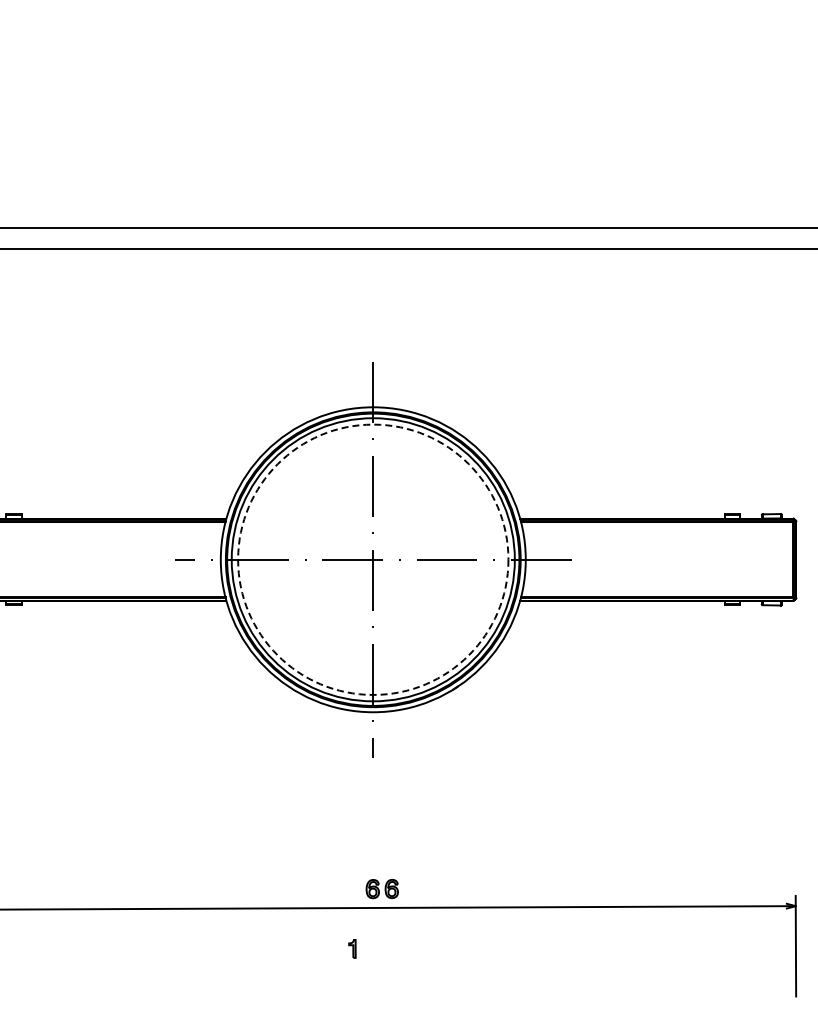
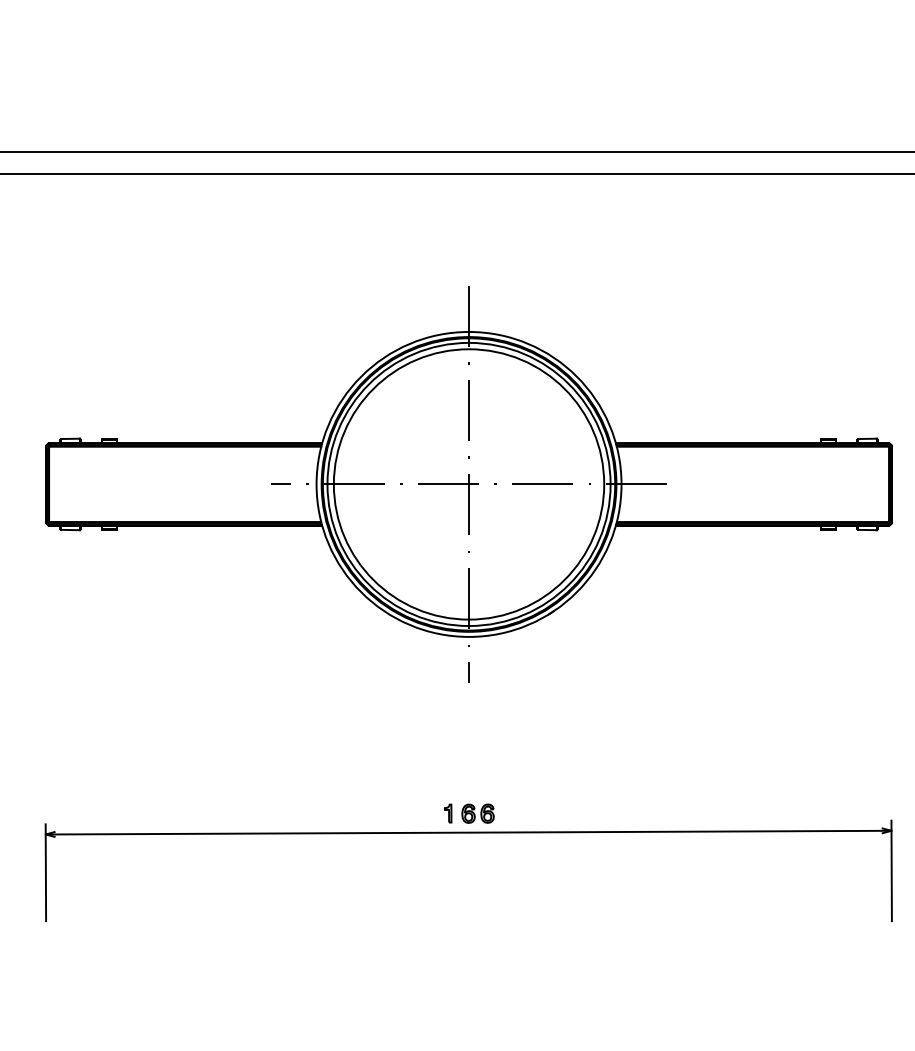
circle: (372, 559) -> (468, 484), dashed -> solid
part: (352, 948) -> (448, 813), moved

